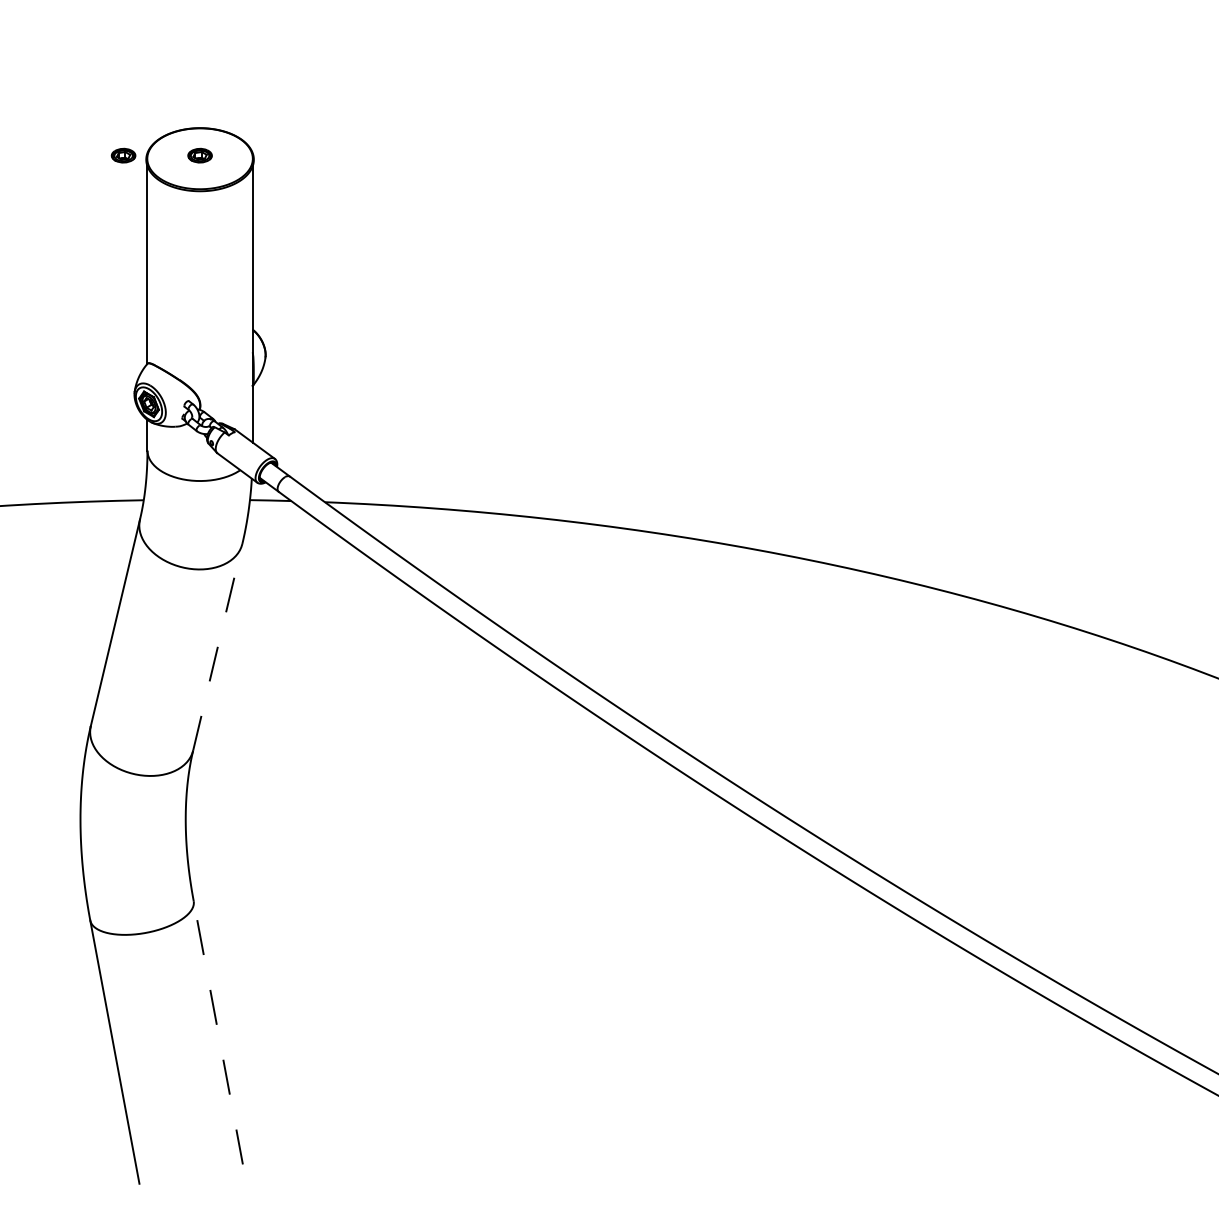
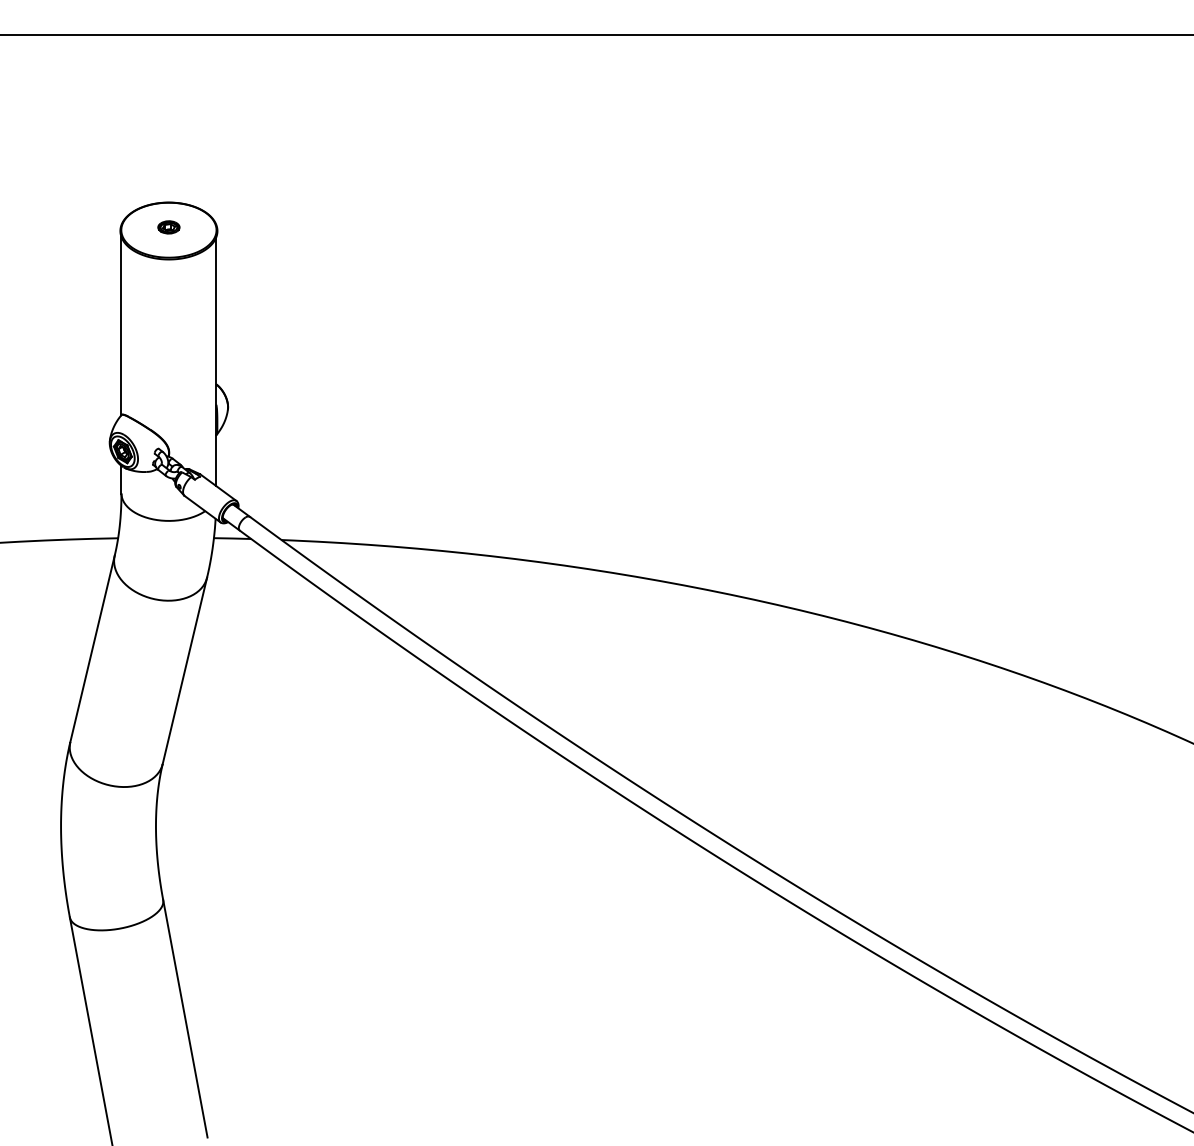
part: (123, 155) -> (99, 227), removed
line: (217, 646) -> (184, 670), dashed -> solid
line: (218, 1032) -> (185, 1018), dashed -> solid

